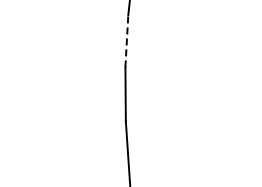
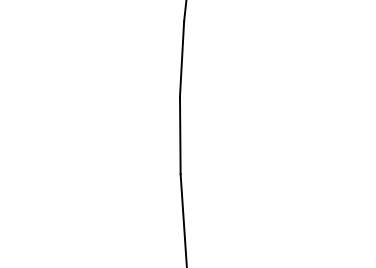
line: (126, 40) -> (181, 57), dashed -> solid

